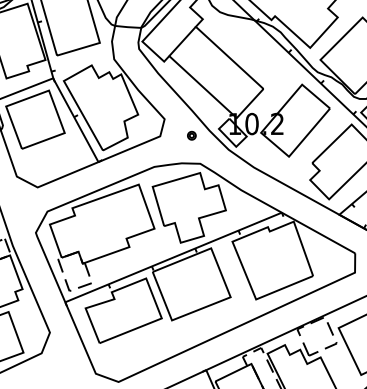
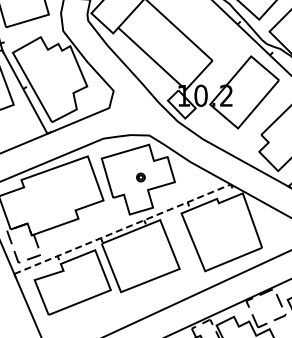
part: (191, 135) -> (140, 177), moved
line: (174, 257) -> (123, 229), solid -> dashed

